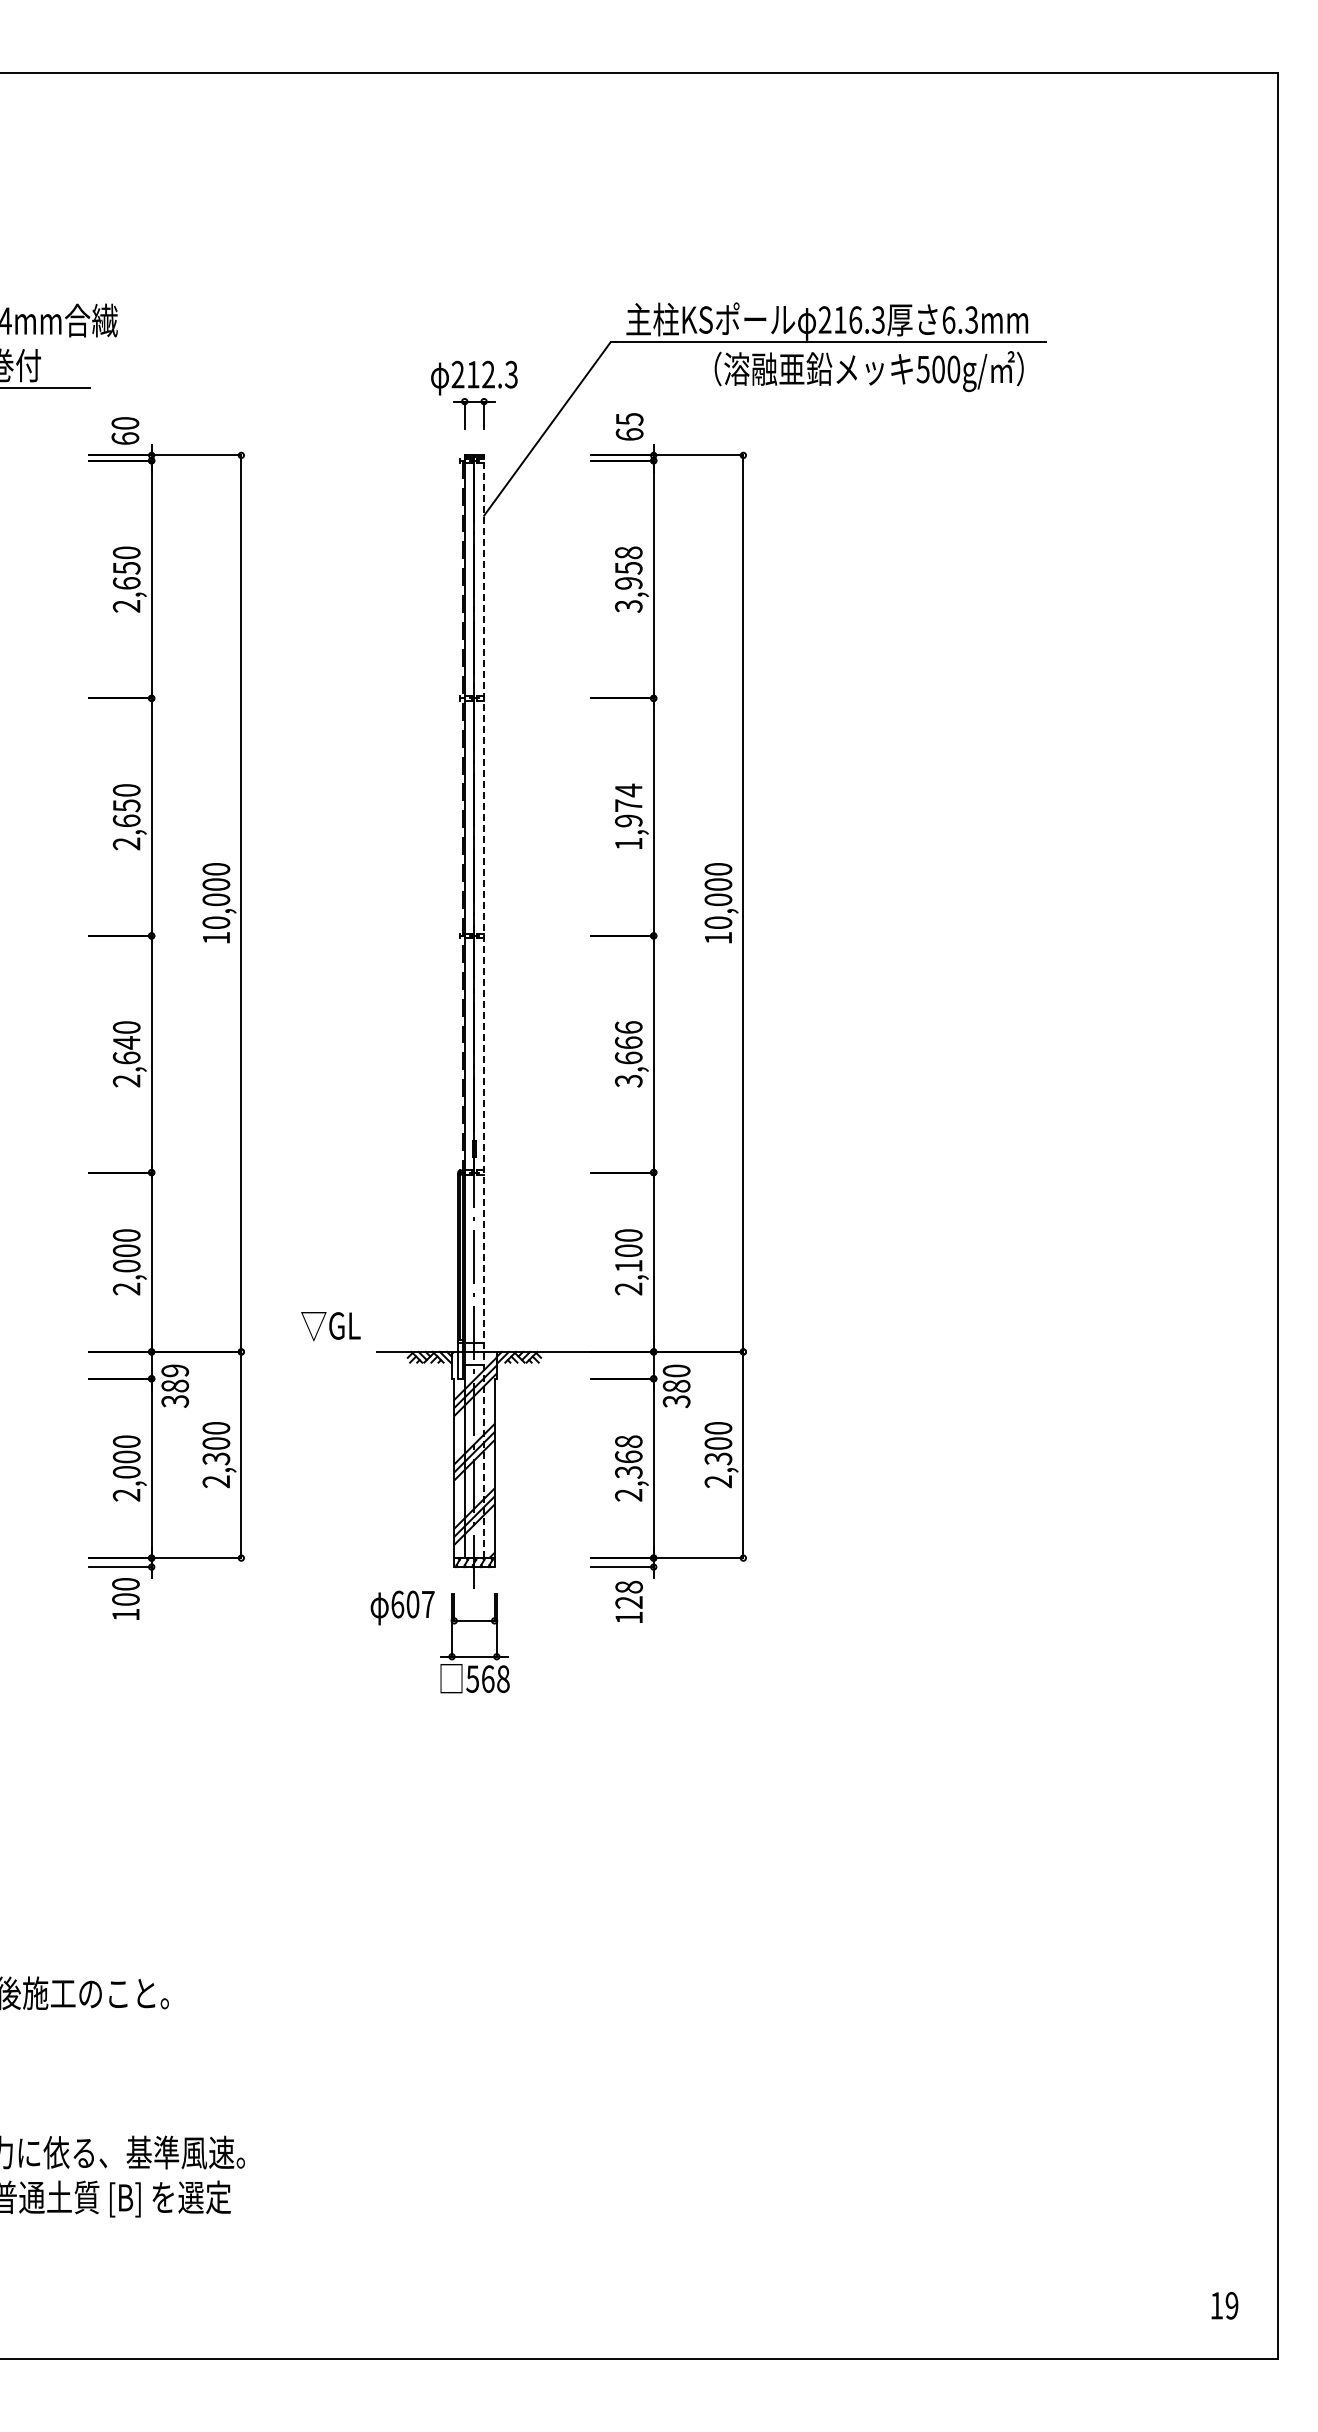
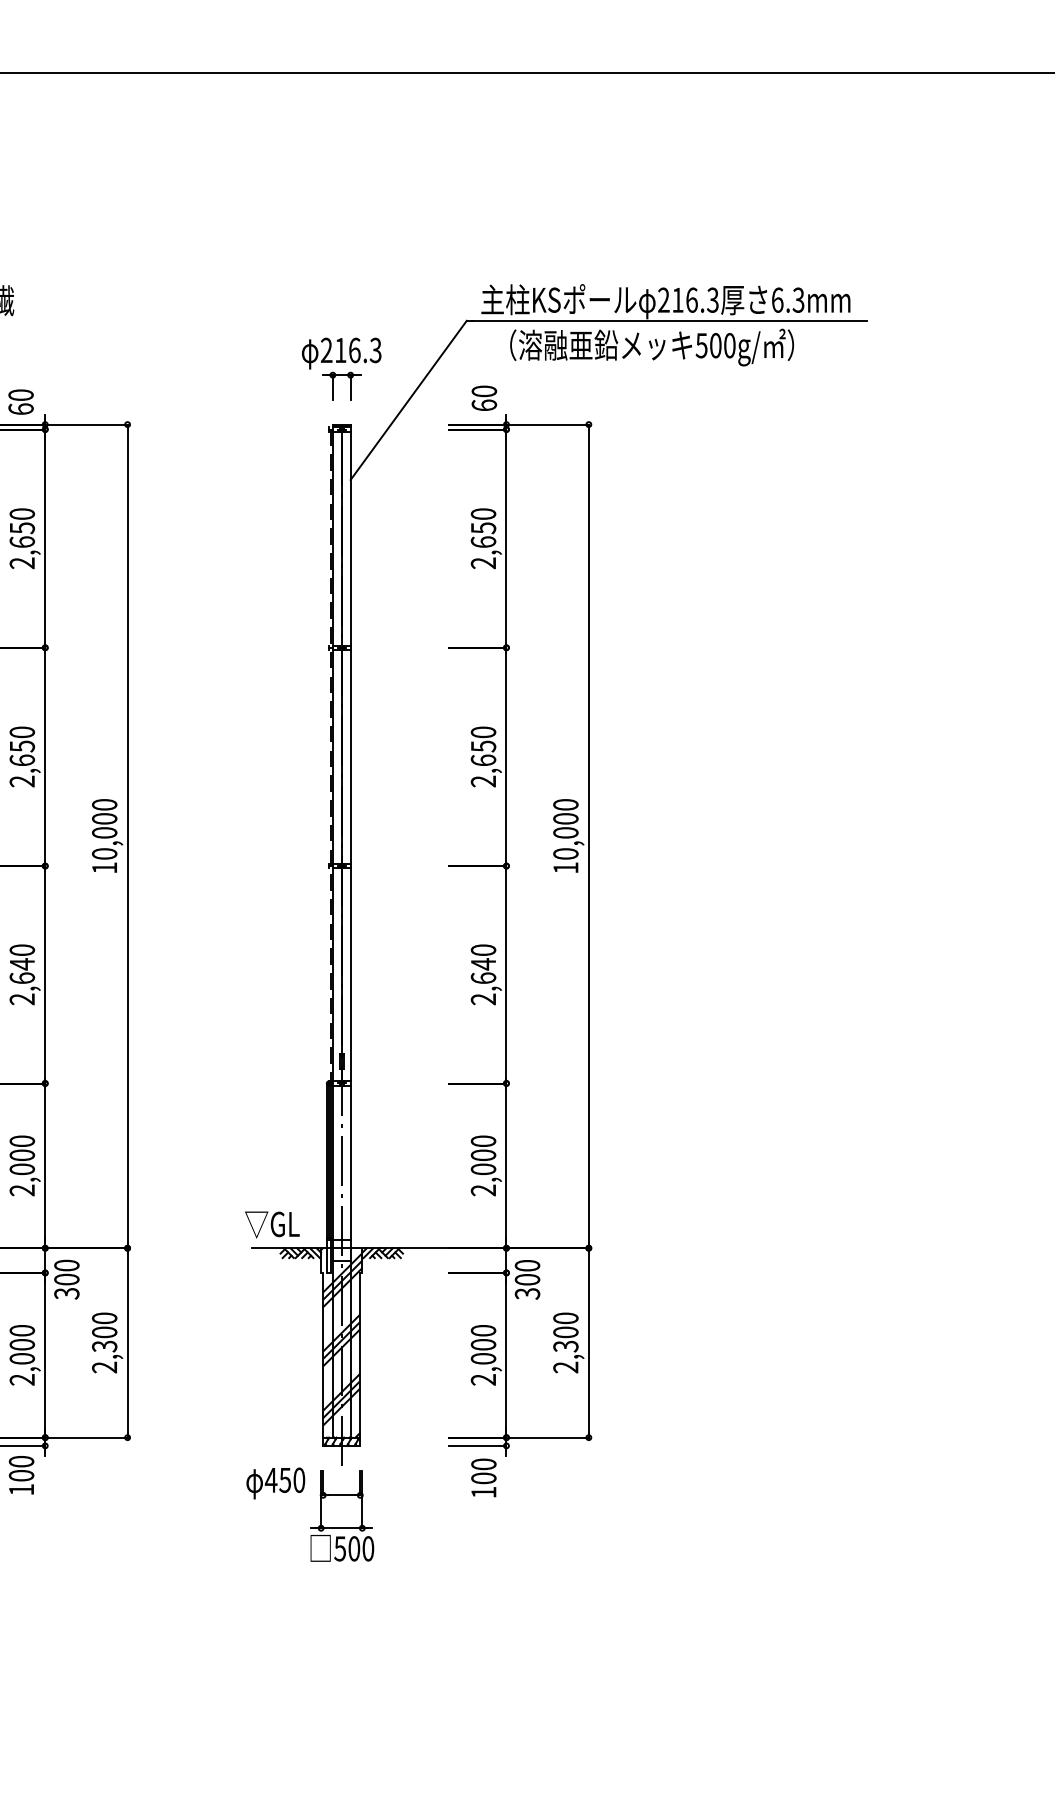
text: (868, 371) -> (651, 347), moved
text: (488, 374) -> (354, 350), 212.3 -> 216.3
text: (629, 419) -> (484, 391), 65 -> 60
text: (628, 579) -> (483, 538), 3,958 -> 2,650
text: (628, 816) -> (483, 756), 1,974 -> 2,650
line: (484, 1006) -> (350, 930), dashed -> solid
text: (628, 1054) -> (483, 974), 3,666 -> 2,640
text: (628, 1265) -> (483, 1168), 2,100 -> 2,000
text: (330, 1326) -> (271, 1224), moved
text: (175, 1378) -> (67, 1272), 389 -> 300
text: (676, 1385) -> (527, 1279), 380 -> 300
text: (628, 1456) -> (483, 1344), 2,368 -> 2,000
text: (628, 1594) -> (483, 1471), 128 -> 100
text: (412, 1604) -> (284, 1480), 607 -> 450
text: (495, 1678) -> (361, 1548), 568 -> 500

